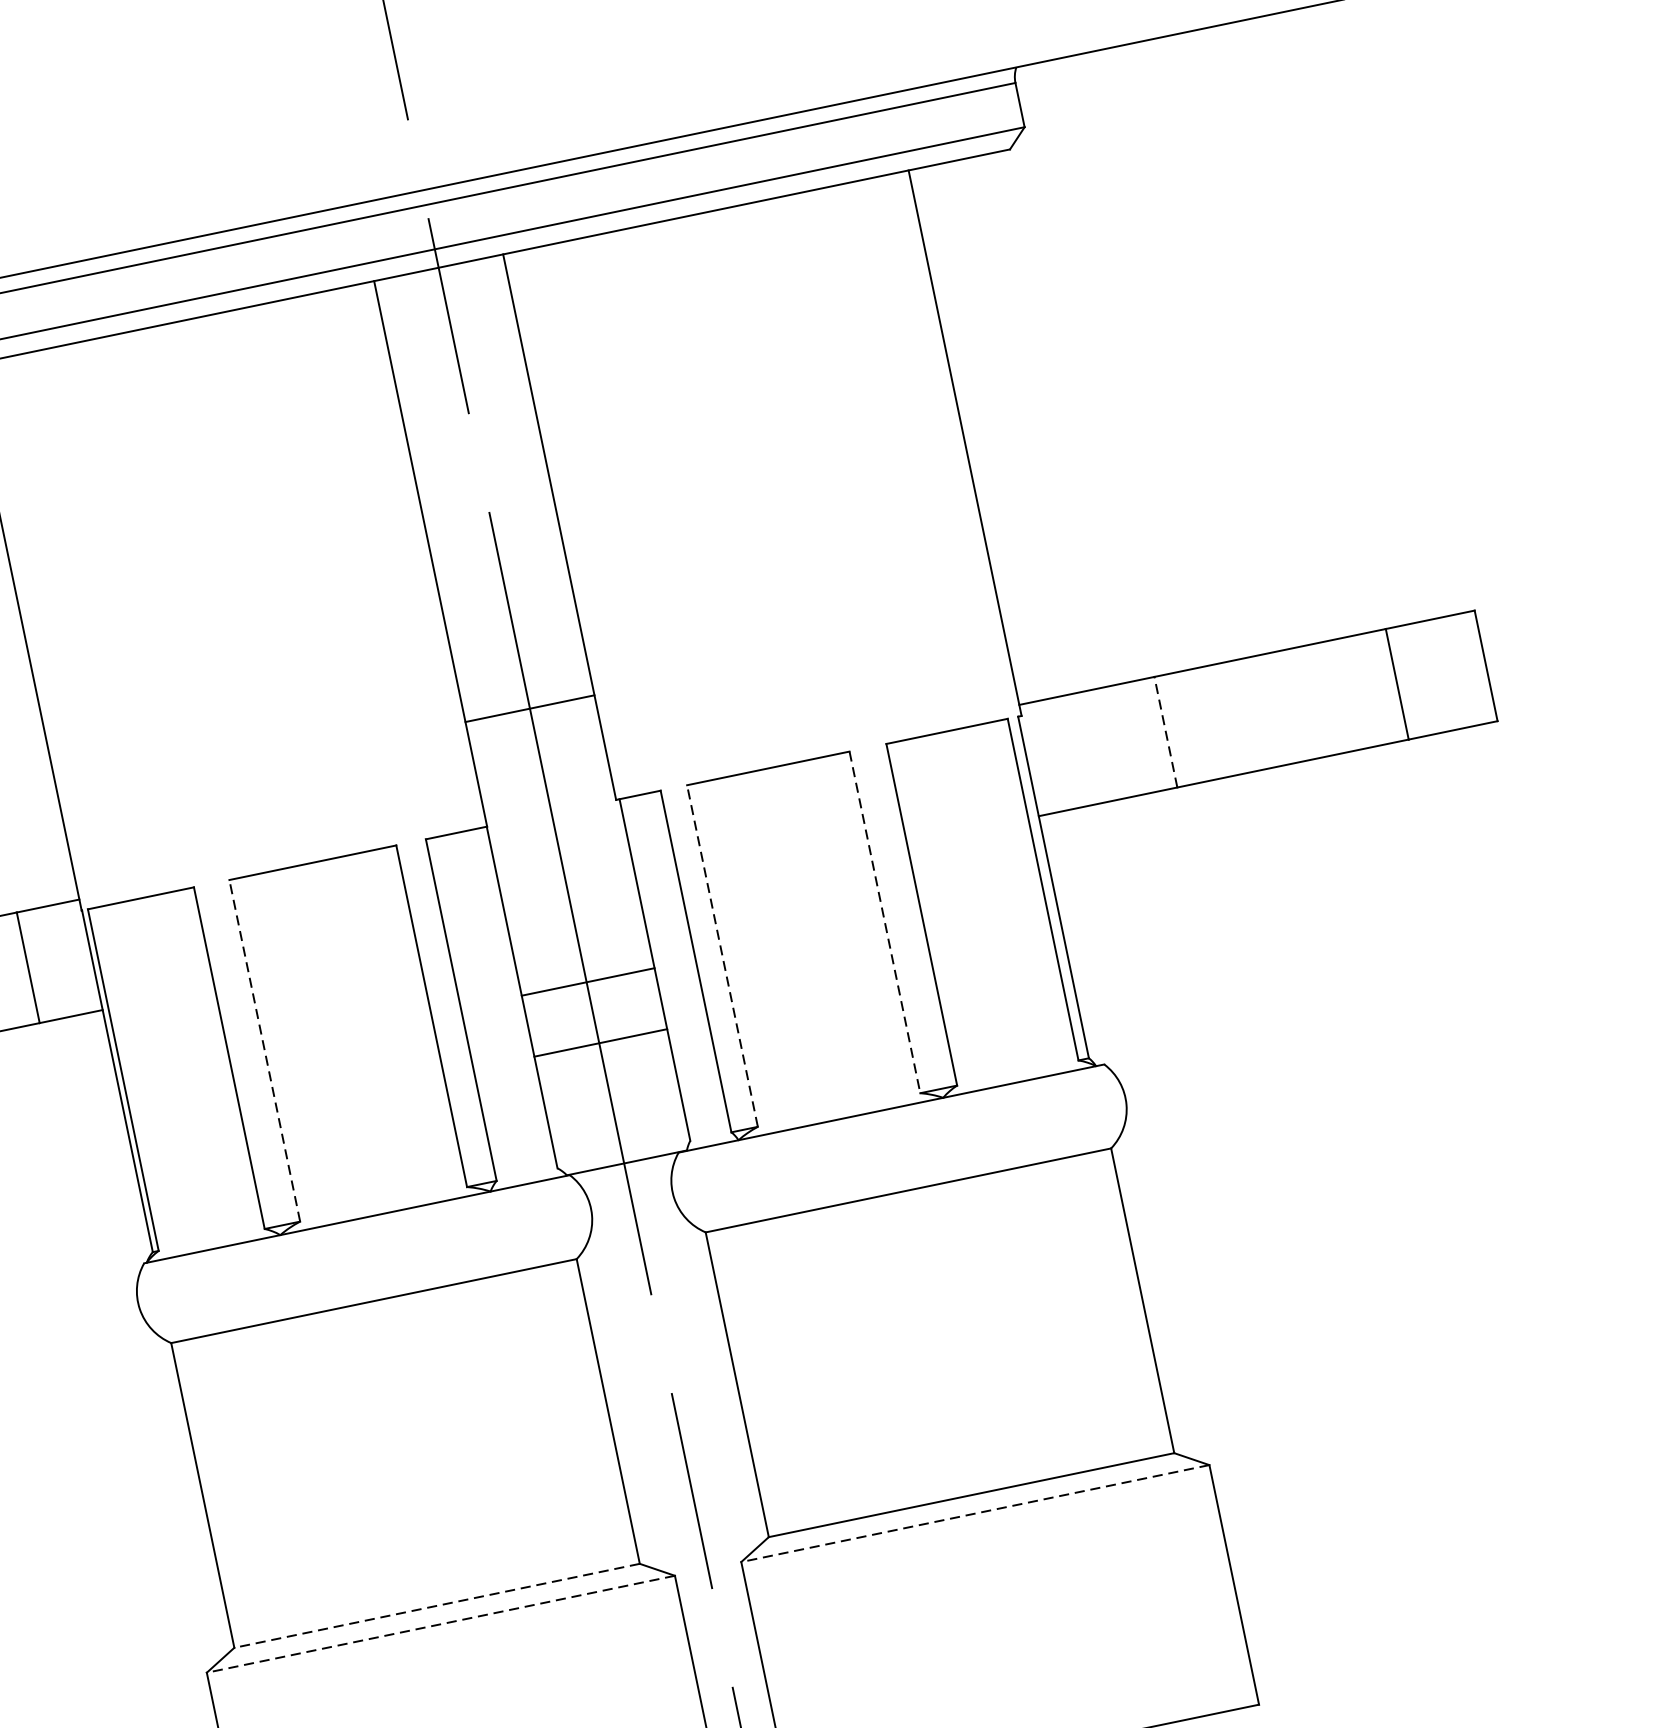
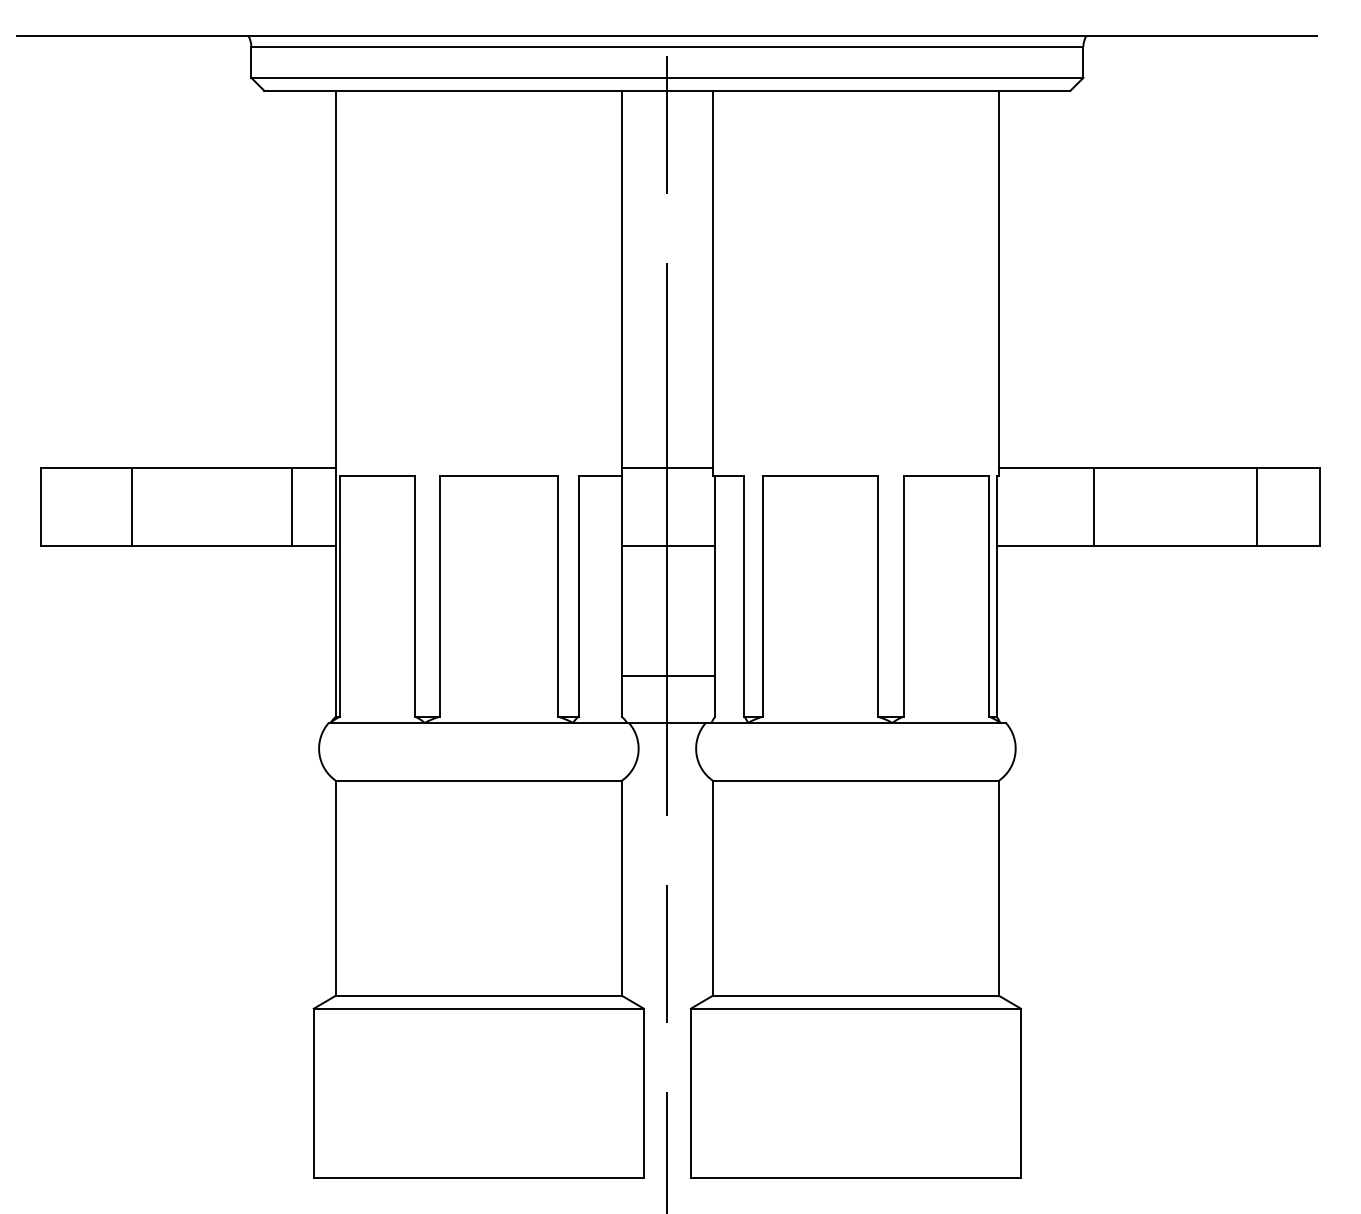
line: (528, 708) -> (666, 467), moved
line: (1166, 731) -> (1094, 506), dashed -> solid
line: (884, 922) -> (877, 596), dashed -> solid
line: (721, 955) -> (762, 595), dashed -> solid
line: (588, 981) -> (668, 545), moved
line: (600, 1042) -> (668, 675), moved
line: (265, 1049) -> (440, 595), dashed -> solid
line: (974, 1513) -> (855, 1008), dashed -> solid
line: (436, 1605) -> (478, 995), dashed -> solid
line: (440, 1624) -> (478, 1008), dashed -> solid

